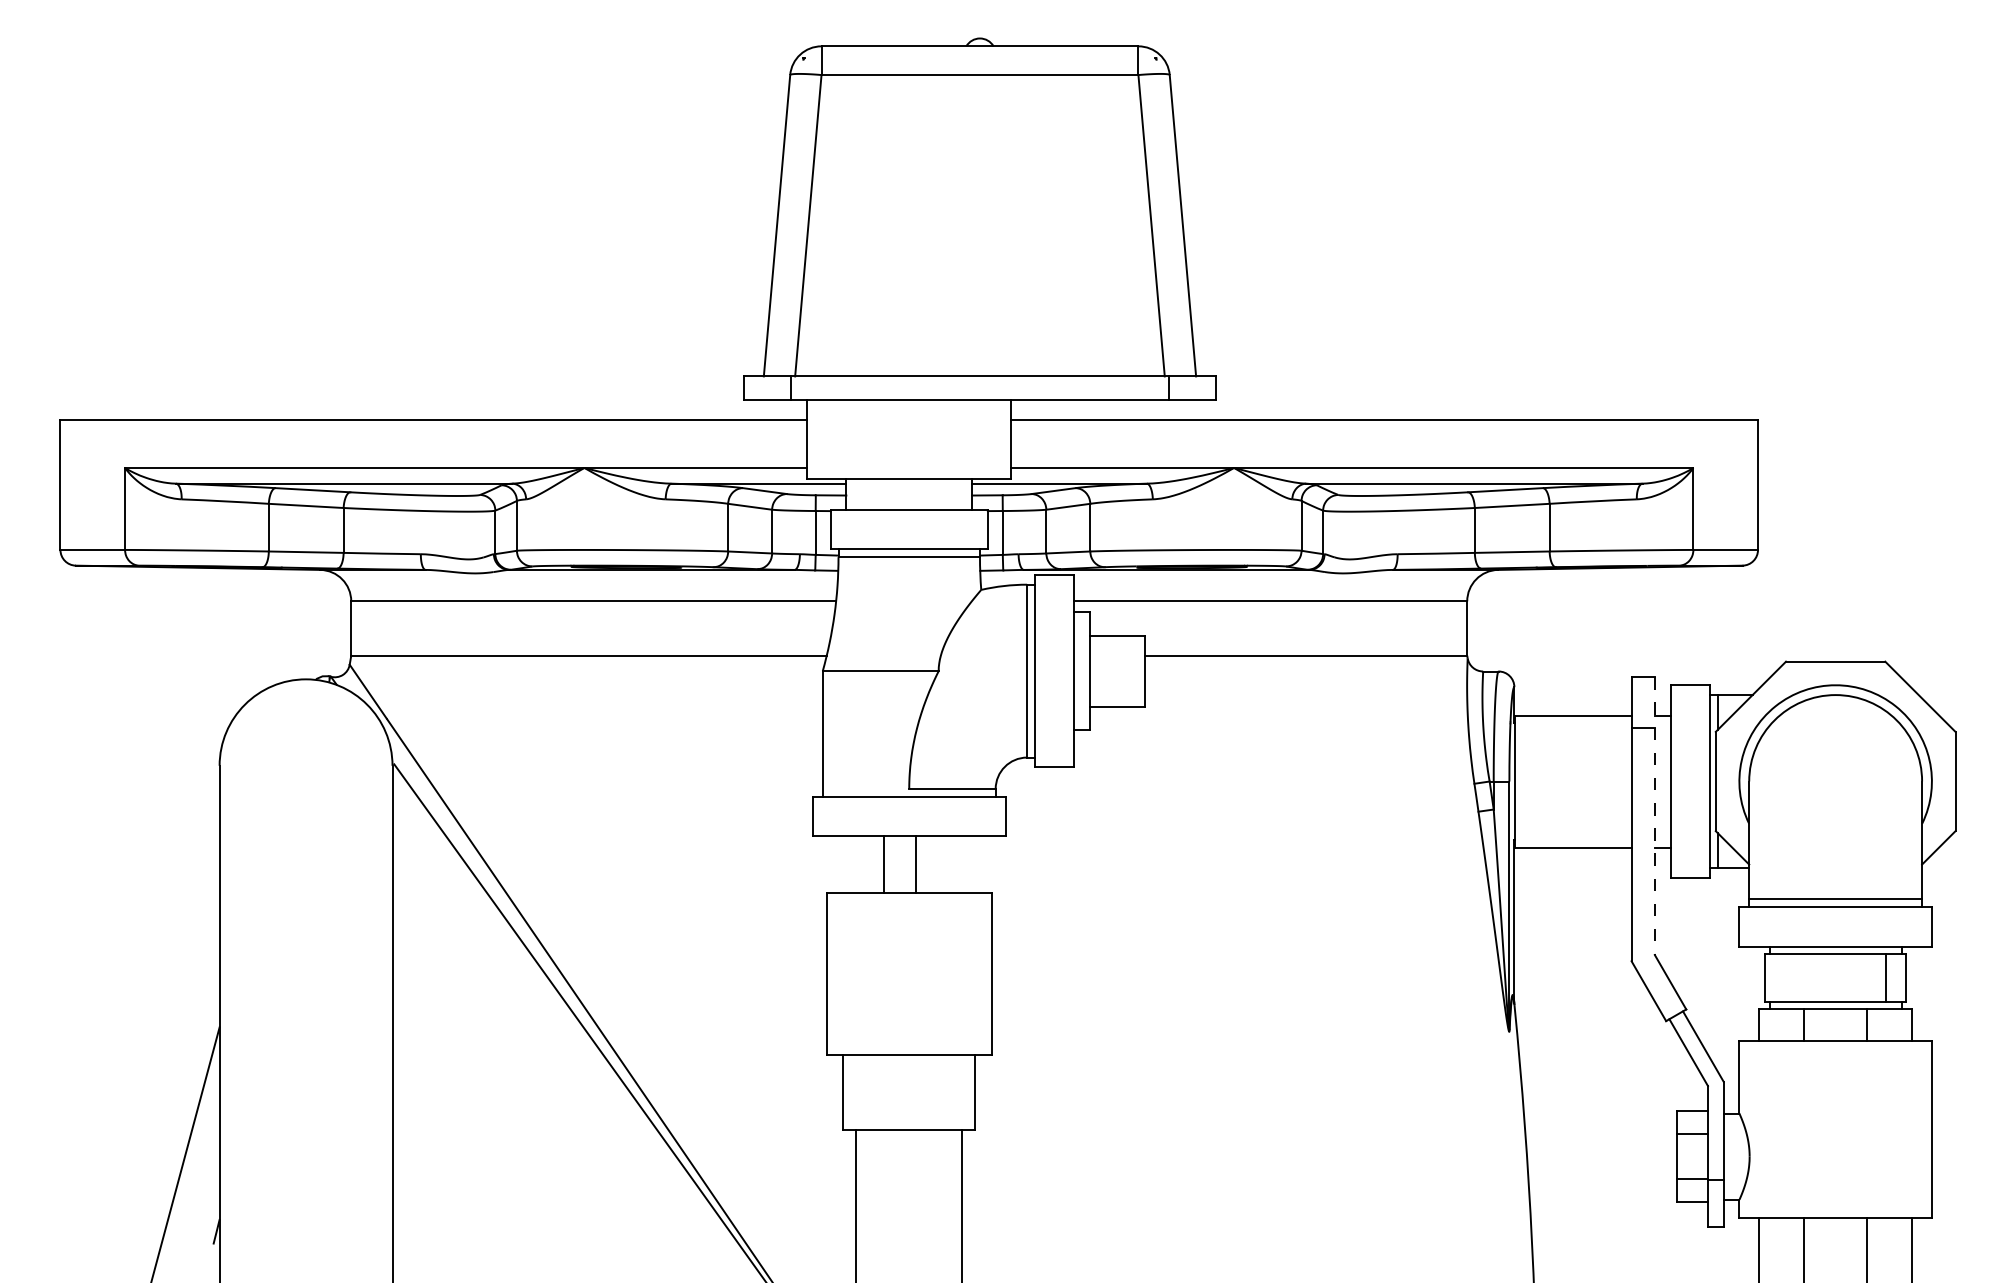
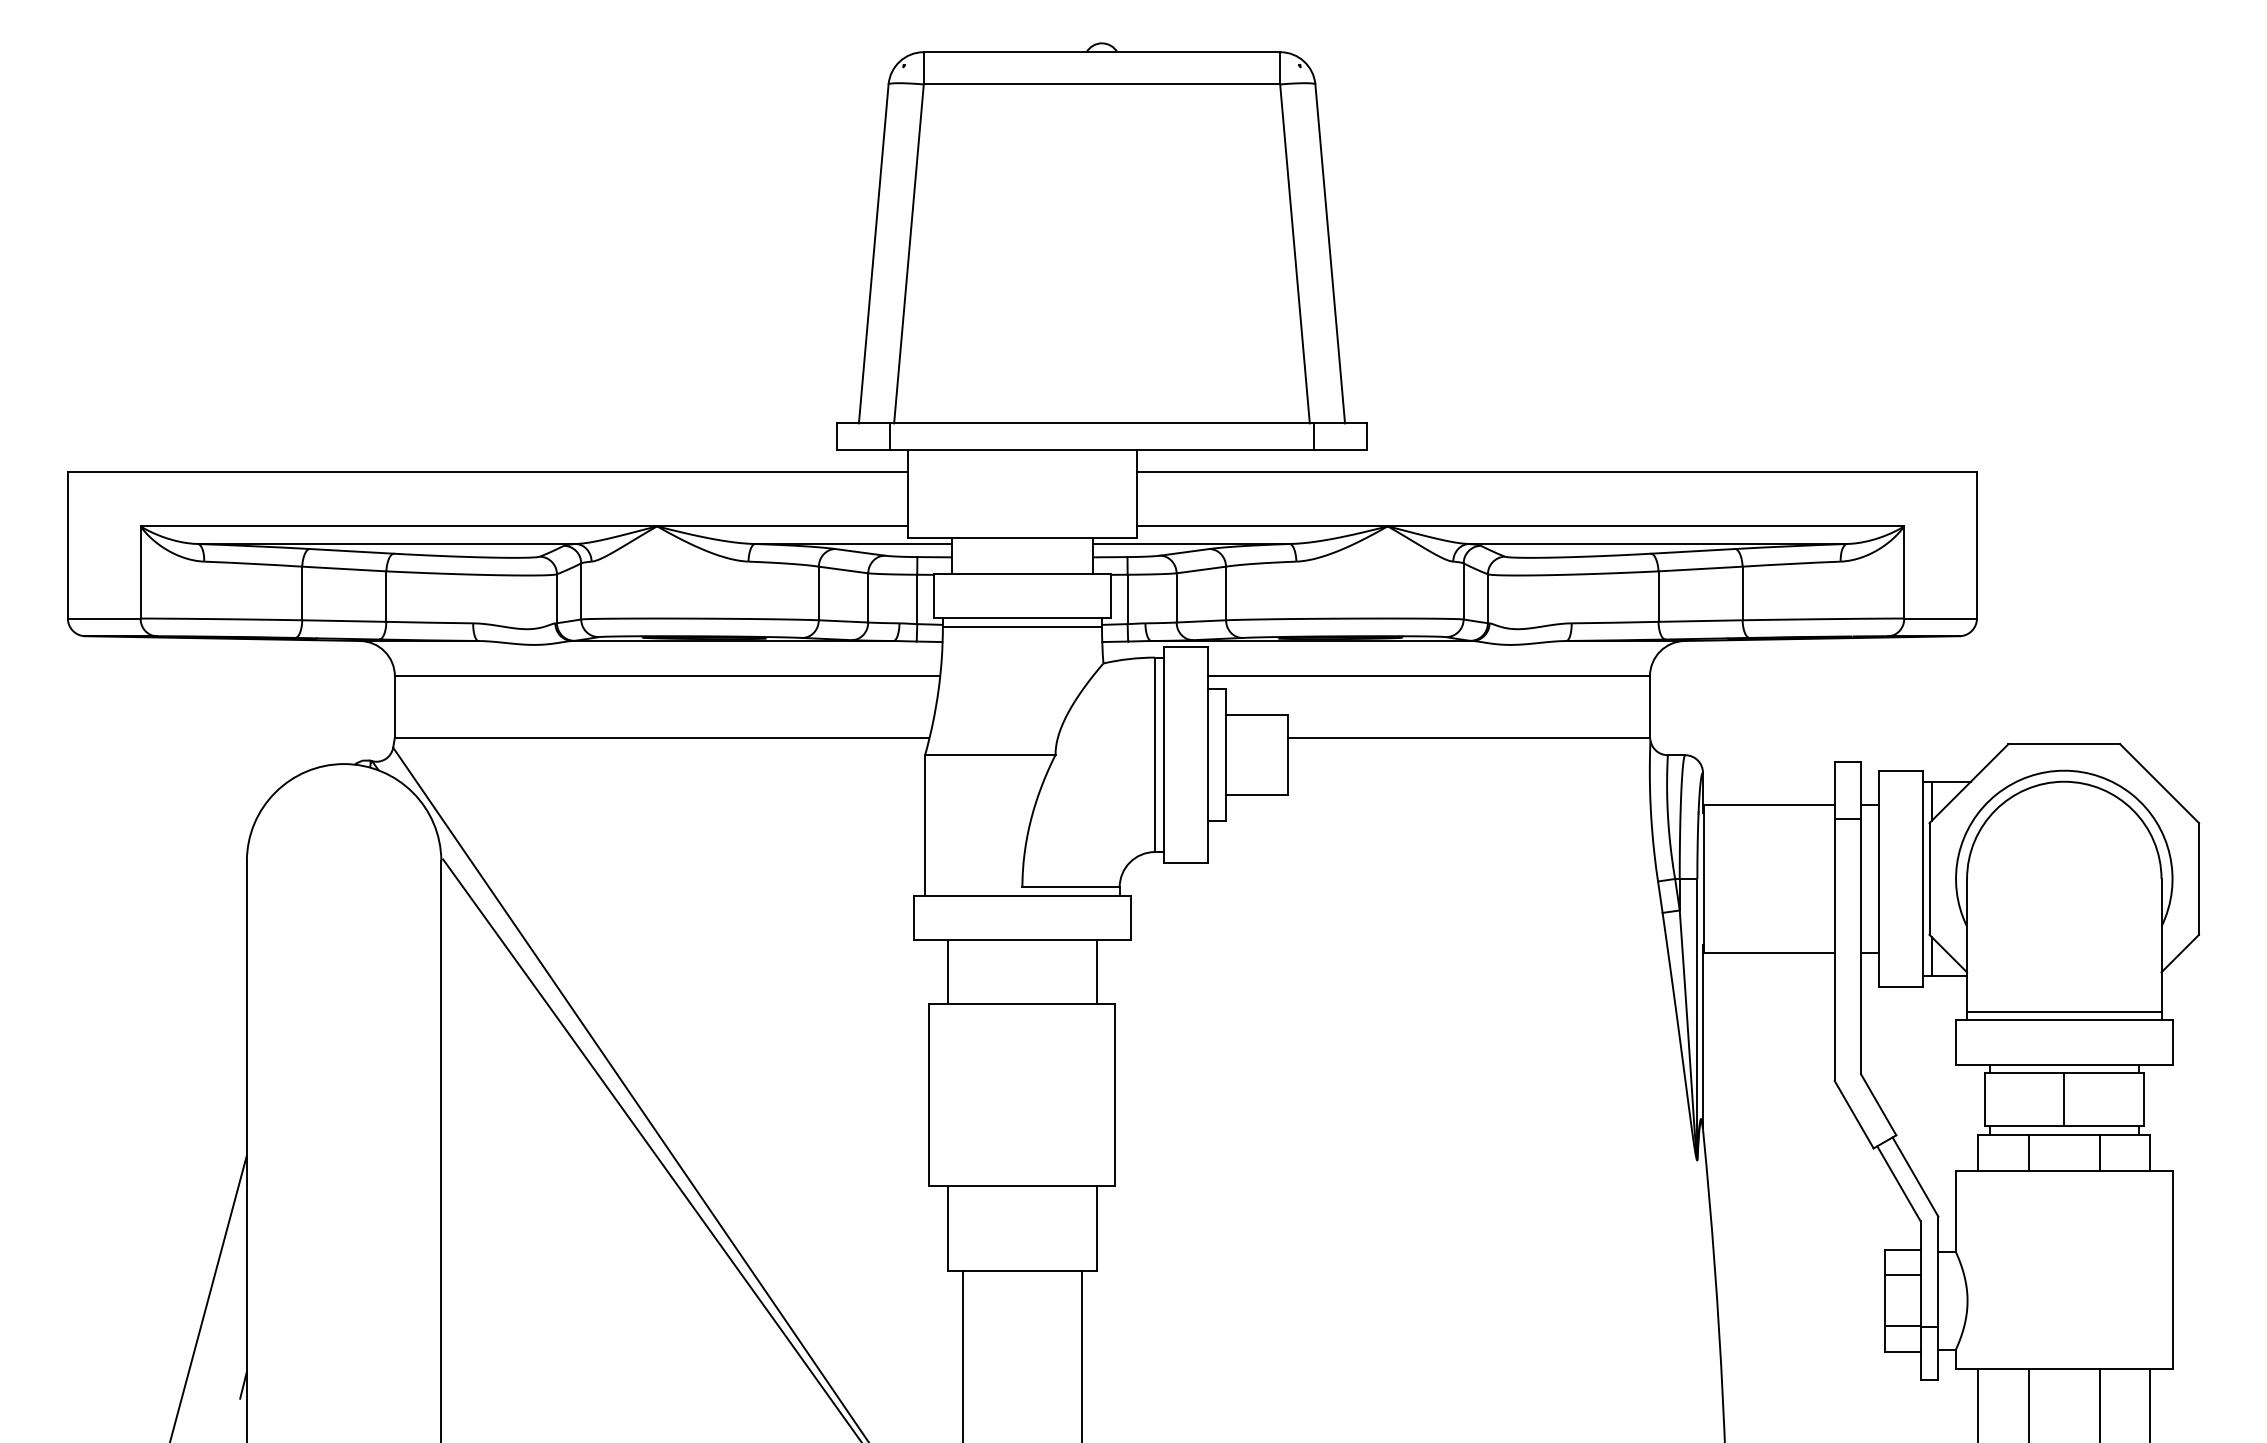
line: (1654, 816) -> (1860, 918), dashed -> solid
line: (884, 864) -> (948, 972), moved
line: (916, 864) -> (1096, 972), moved
line: (1885, 977) -> (2064, 1099), moved

